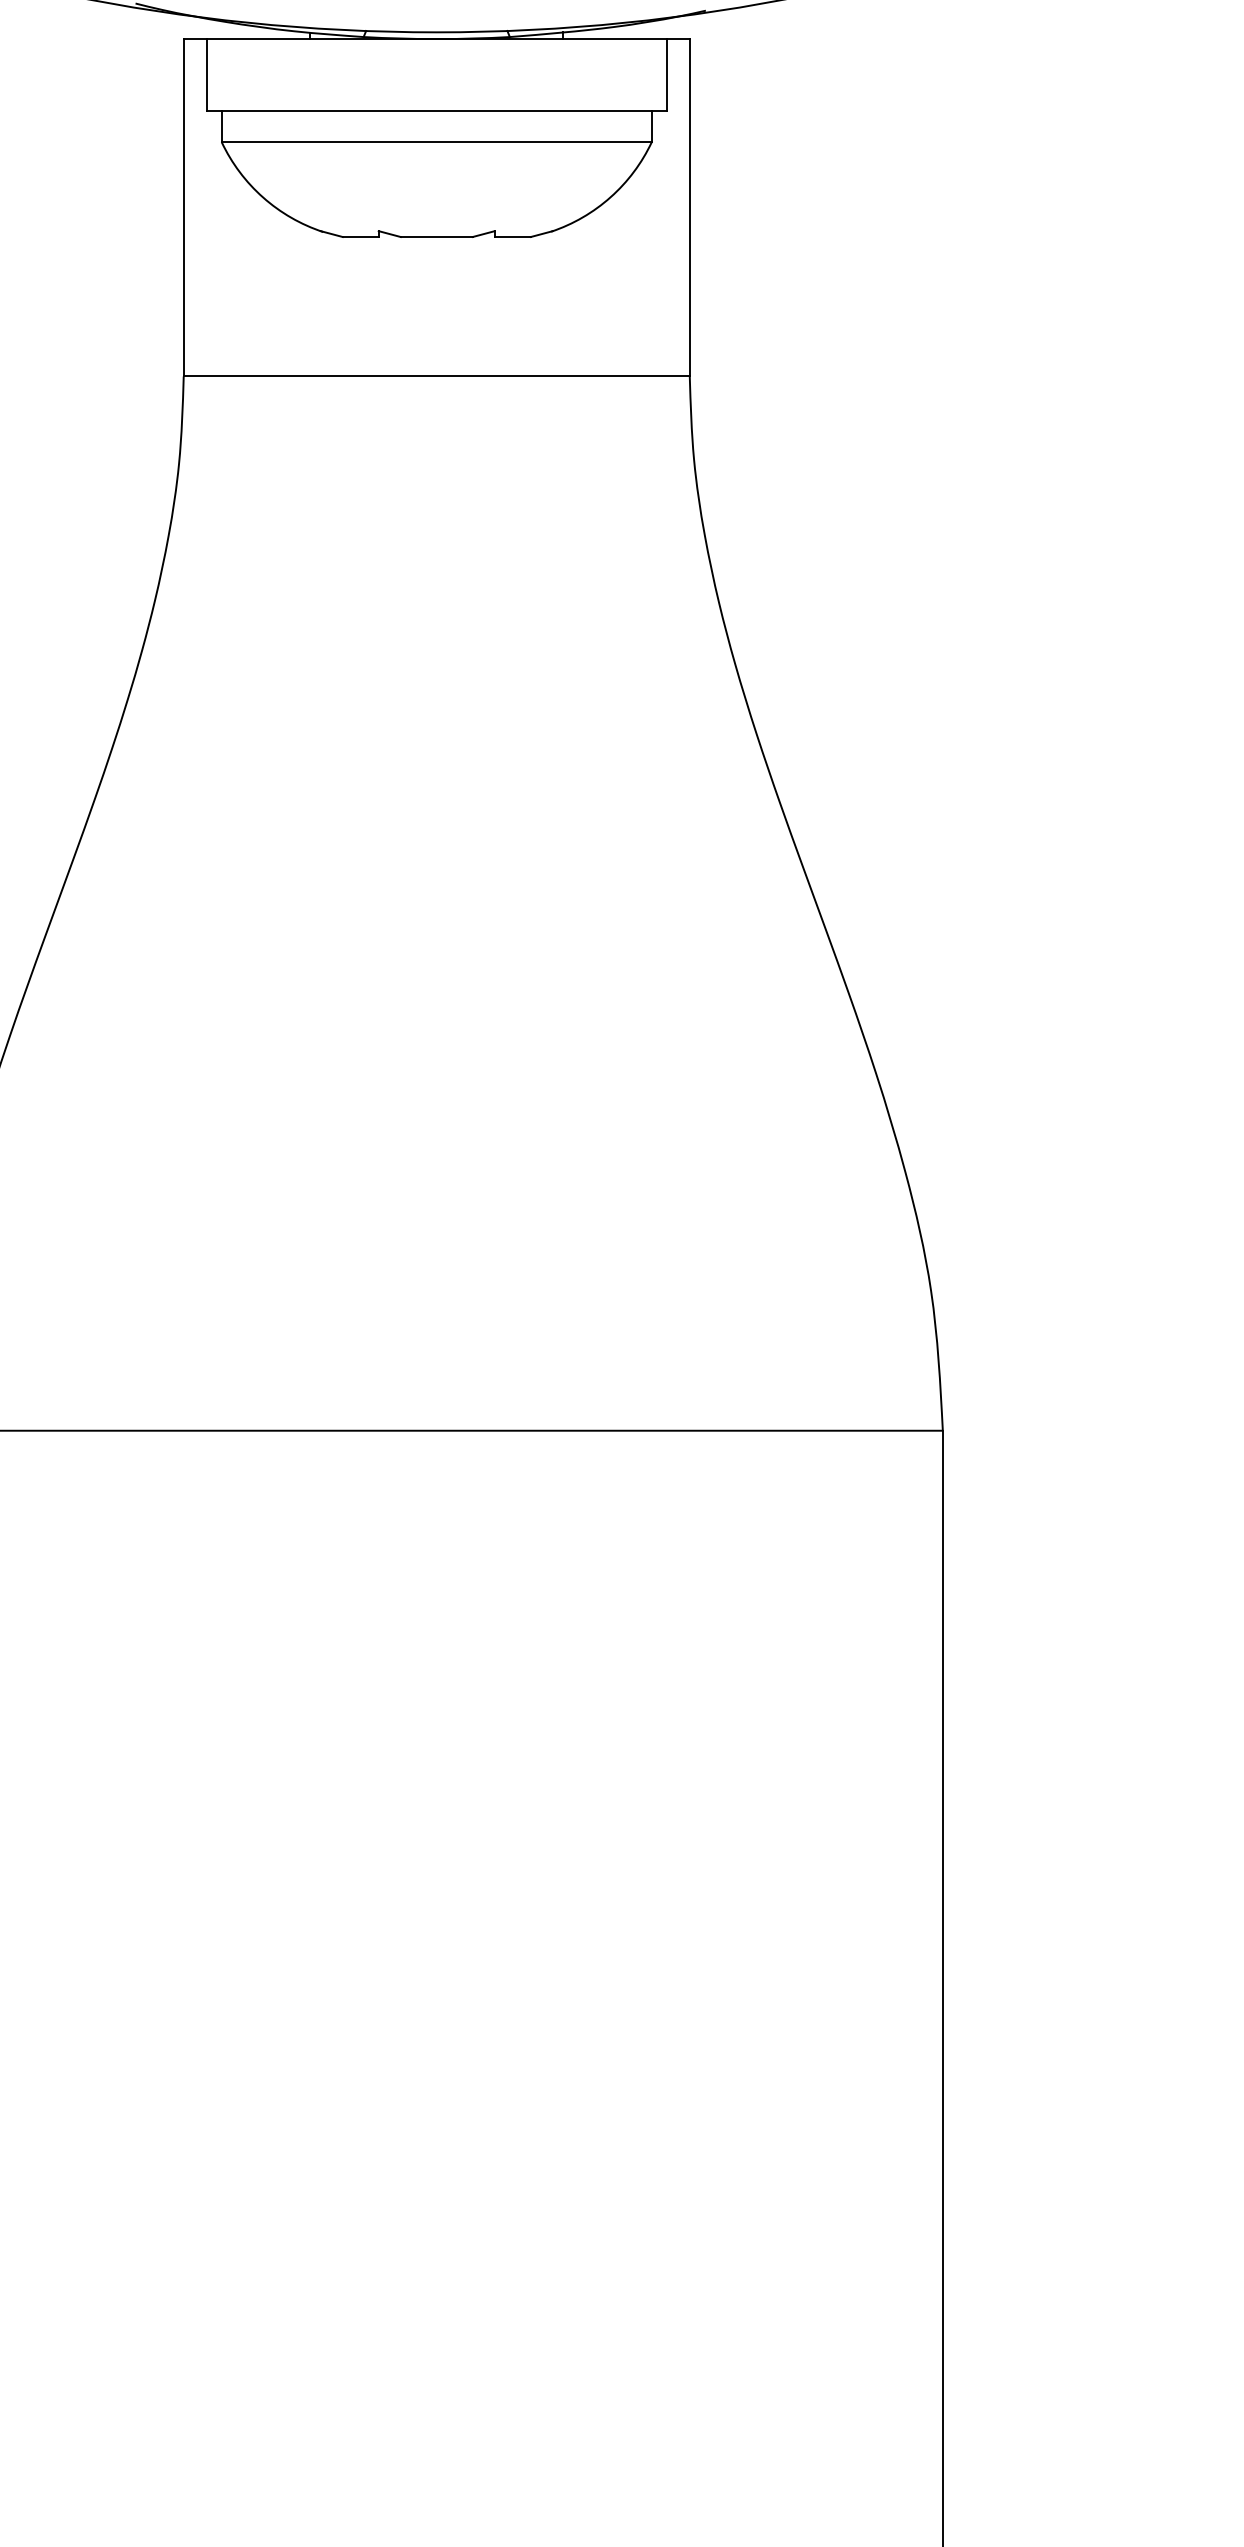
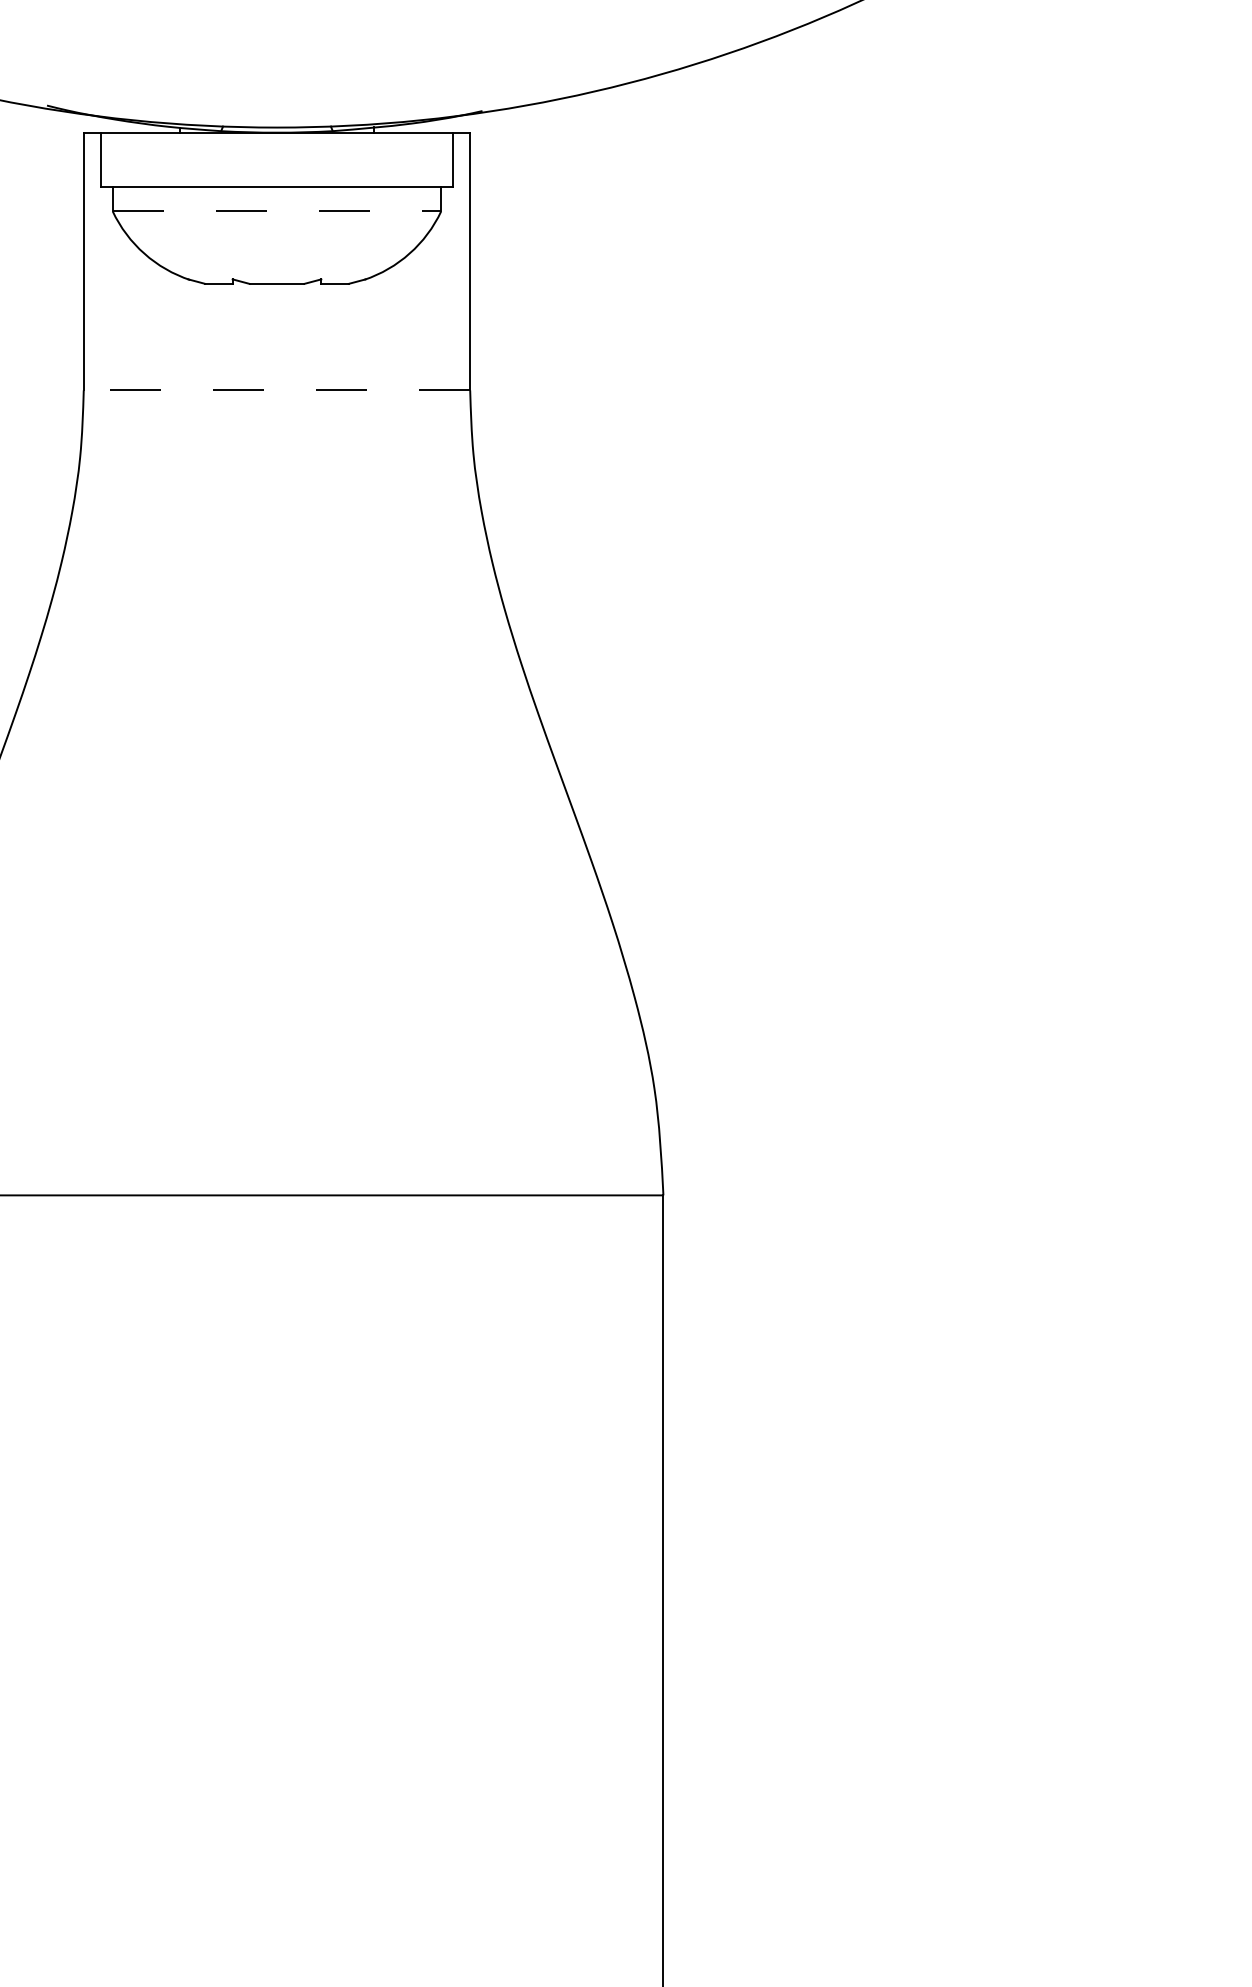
line: (437, 142) -> (277, 211), solid -> dashed
line: (436, 376) -> (276, 390), solid -> dashed

